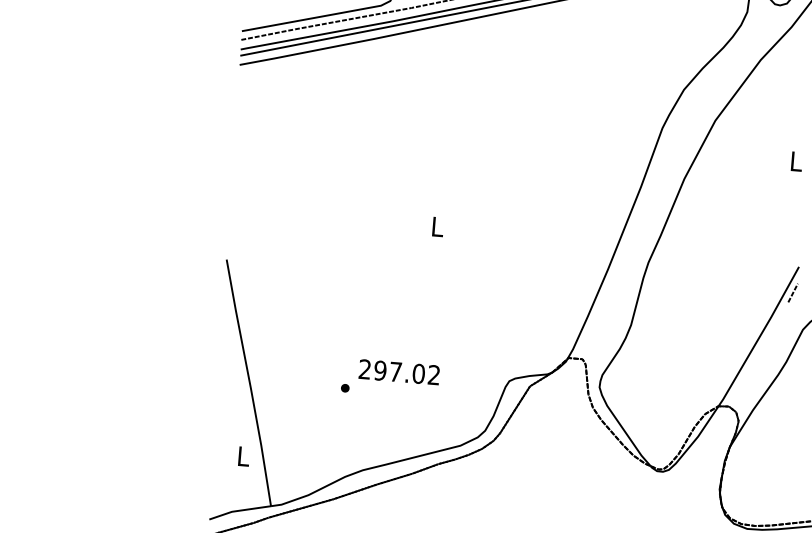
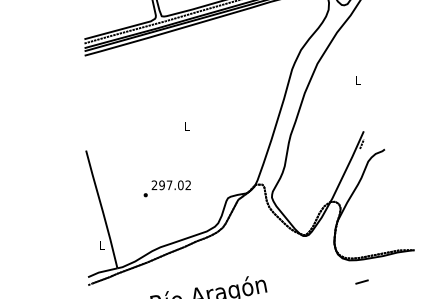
text: (388, 377) -> (166, 188), moved

